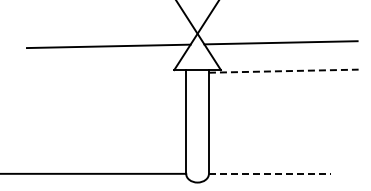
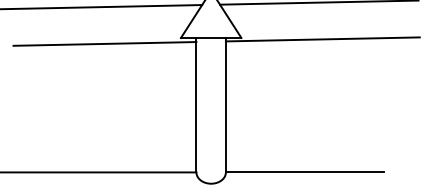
line: (283, 71) -> (322, 39), dashed -> solid
line: (115, 74) -> (104, 43), added
line: (269, 173) -> (304, 171), dashed -> solid

